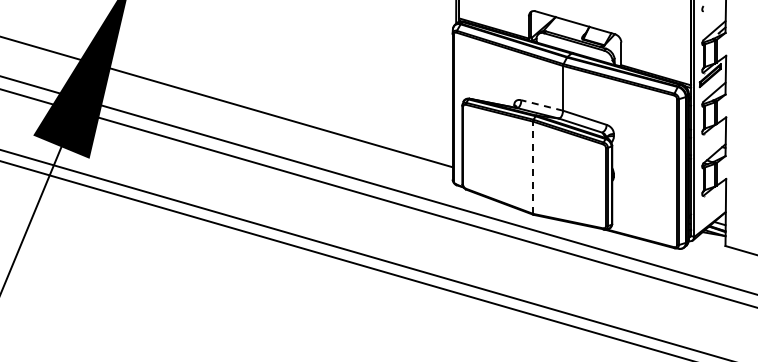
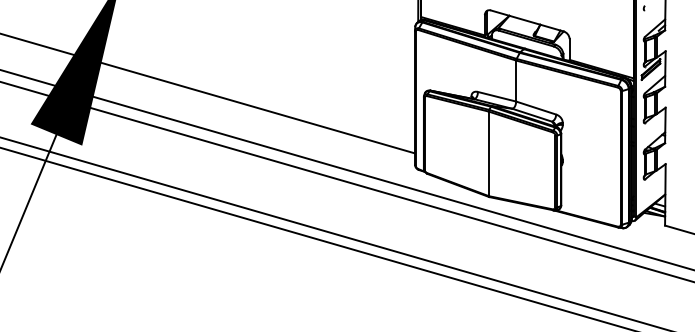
line: (542, 105) -> (497, 96), dashed -> solid
line: (533, 167) -> (489, 153), dashed -> solid

